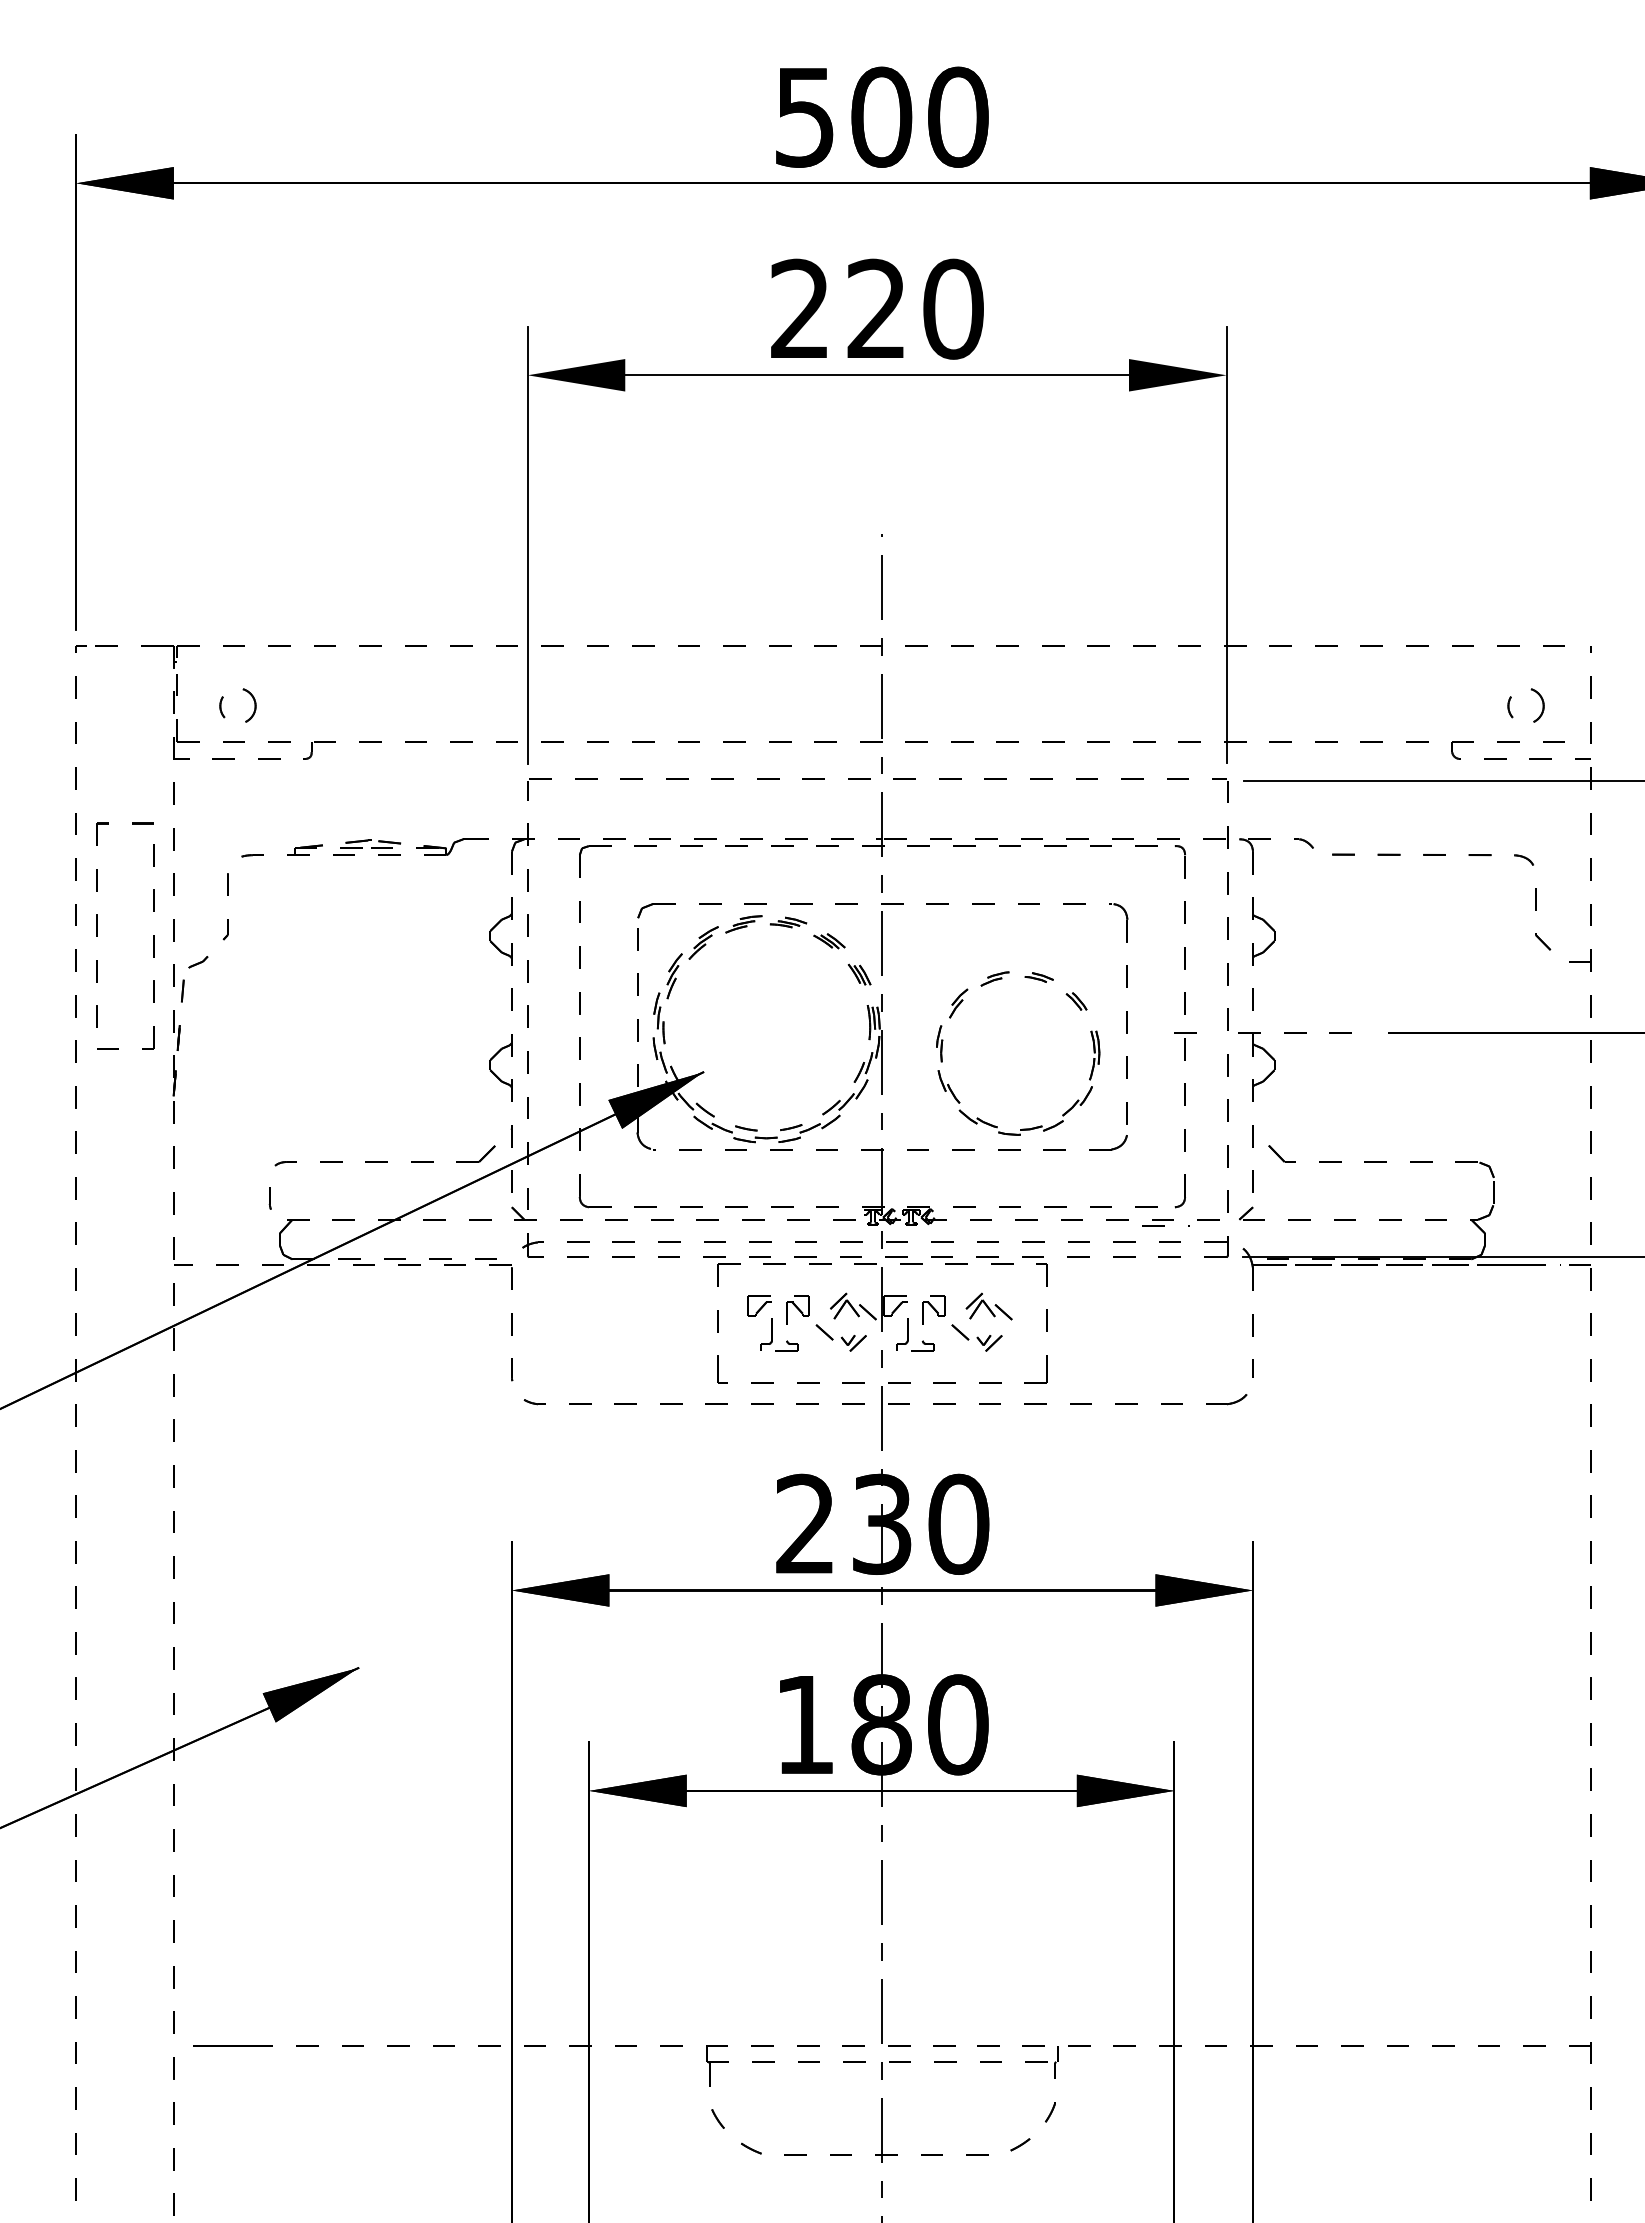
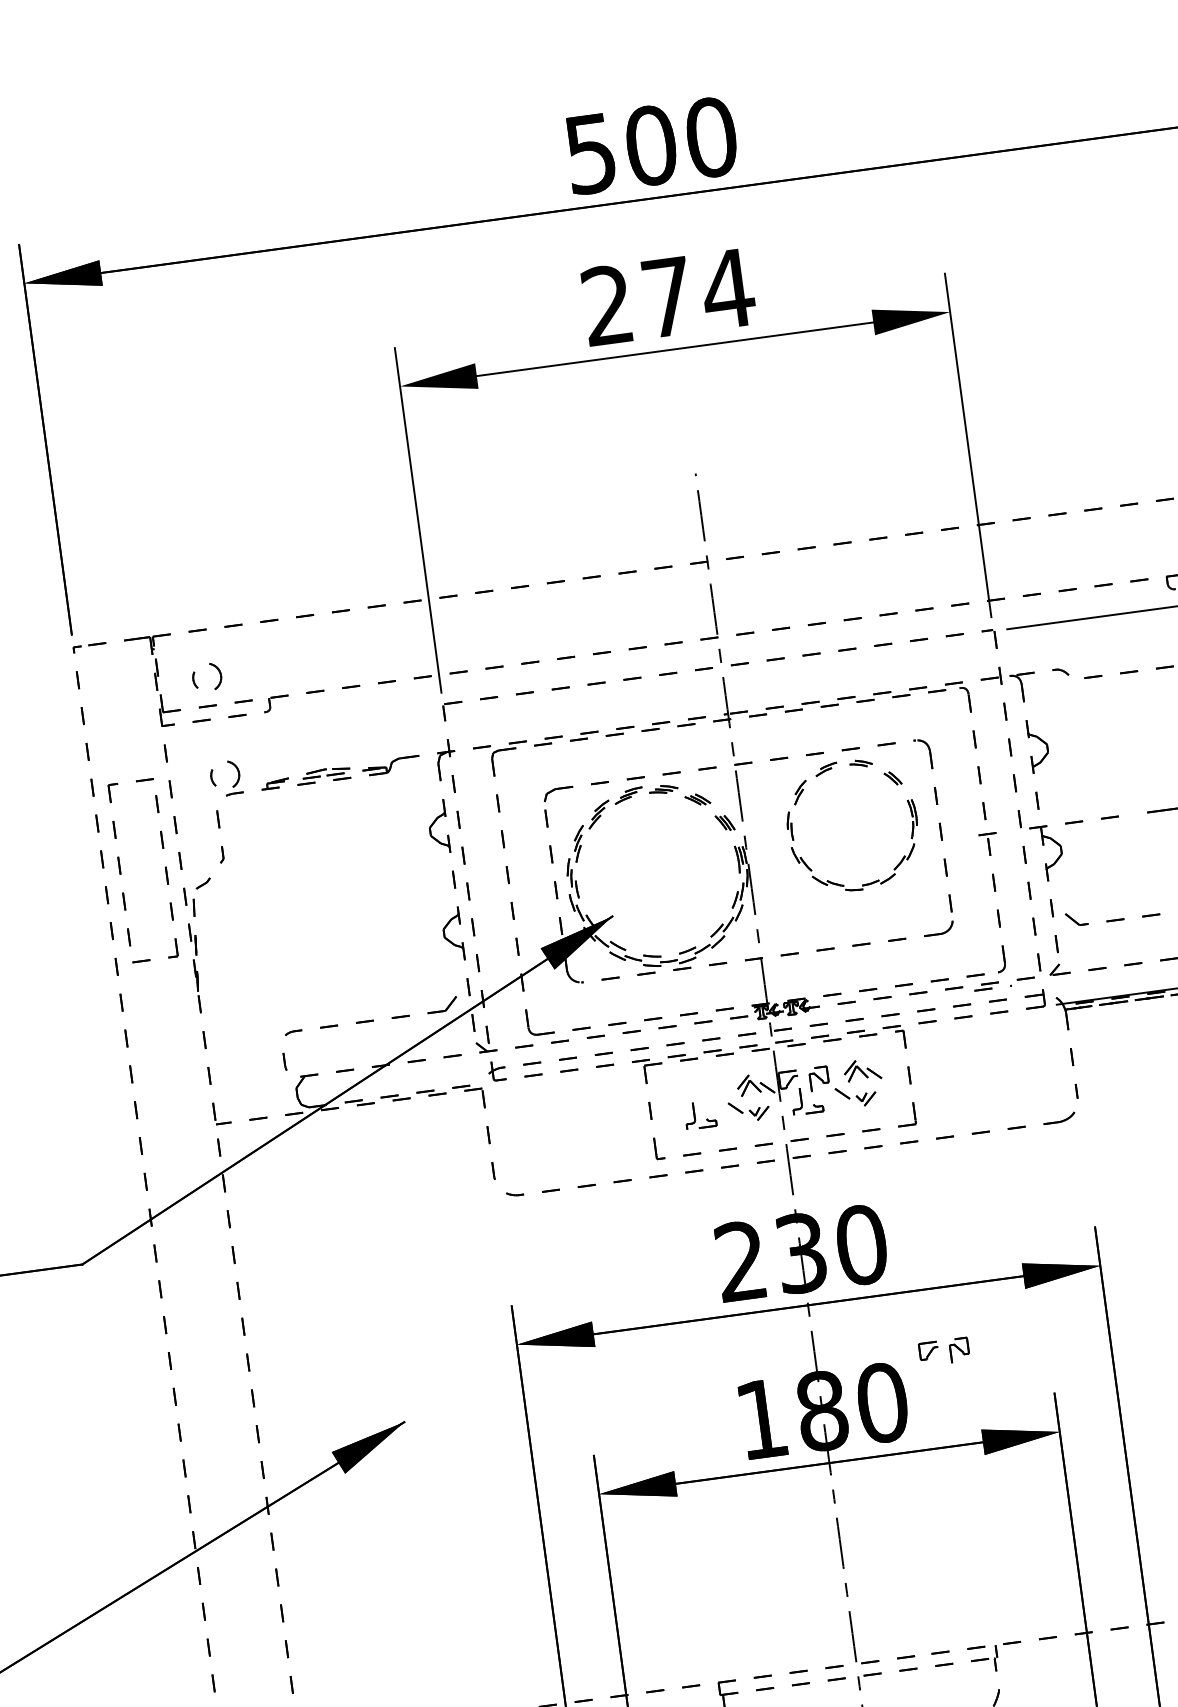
text: (916, 308) -> (698, 292), 220 -> 274
part: (229, 823) -> (213, 771), added
part: (1090, 1033) -> (907, 802), moved
part: (786, 1309) -> (950, 1351), moved

